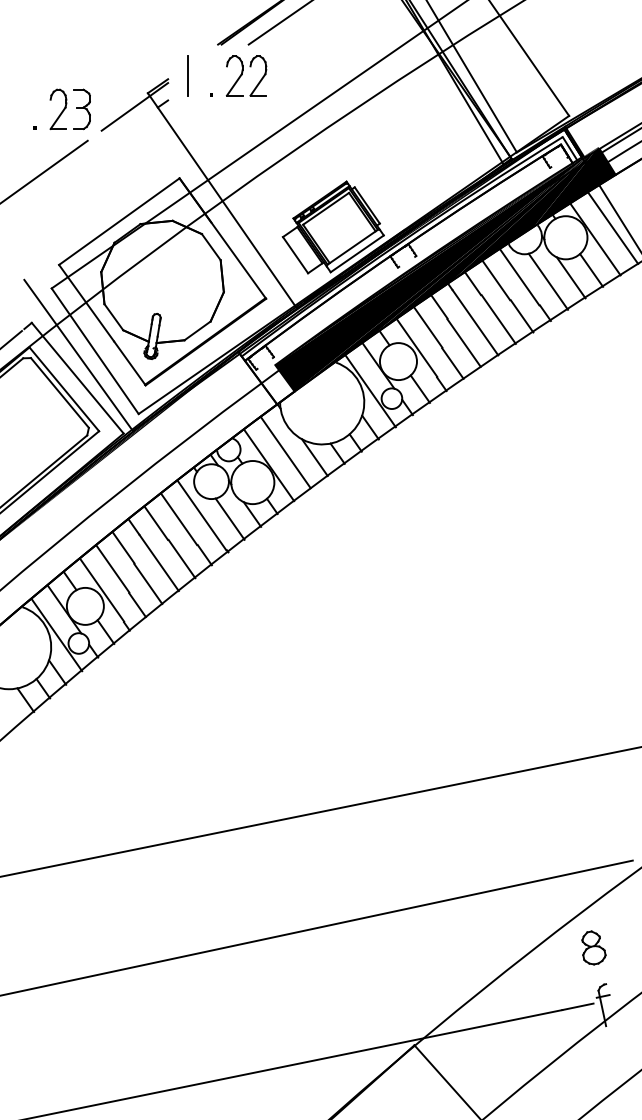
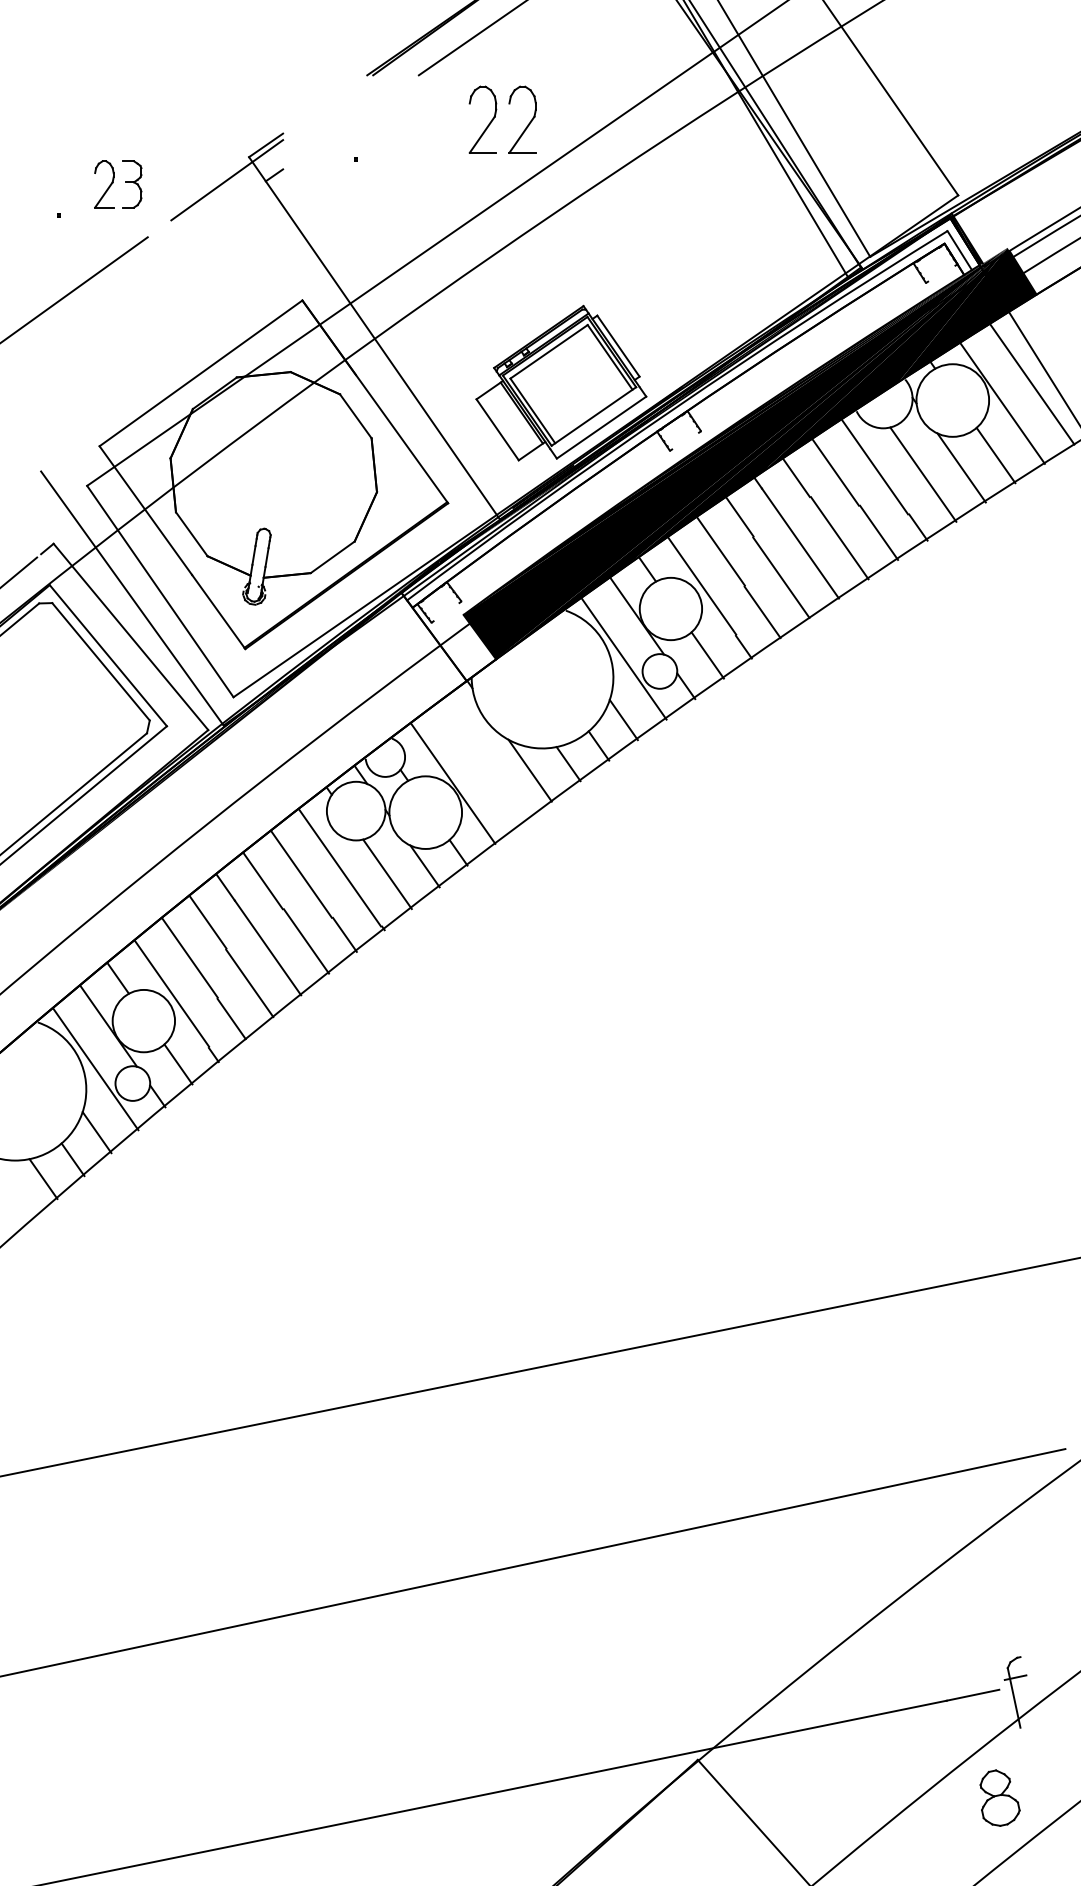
line: (187, 75) -> (315, 127), removed
part: (246, 75) -> (502, 118), moved
part: (69, 109) -> (117, 184), size x0.7
line: (285, 452) -> (480, 762), removed
part: (593, 947) -> (999, 1797), moved

